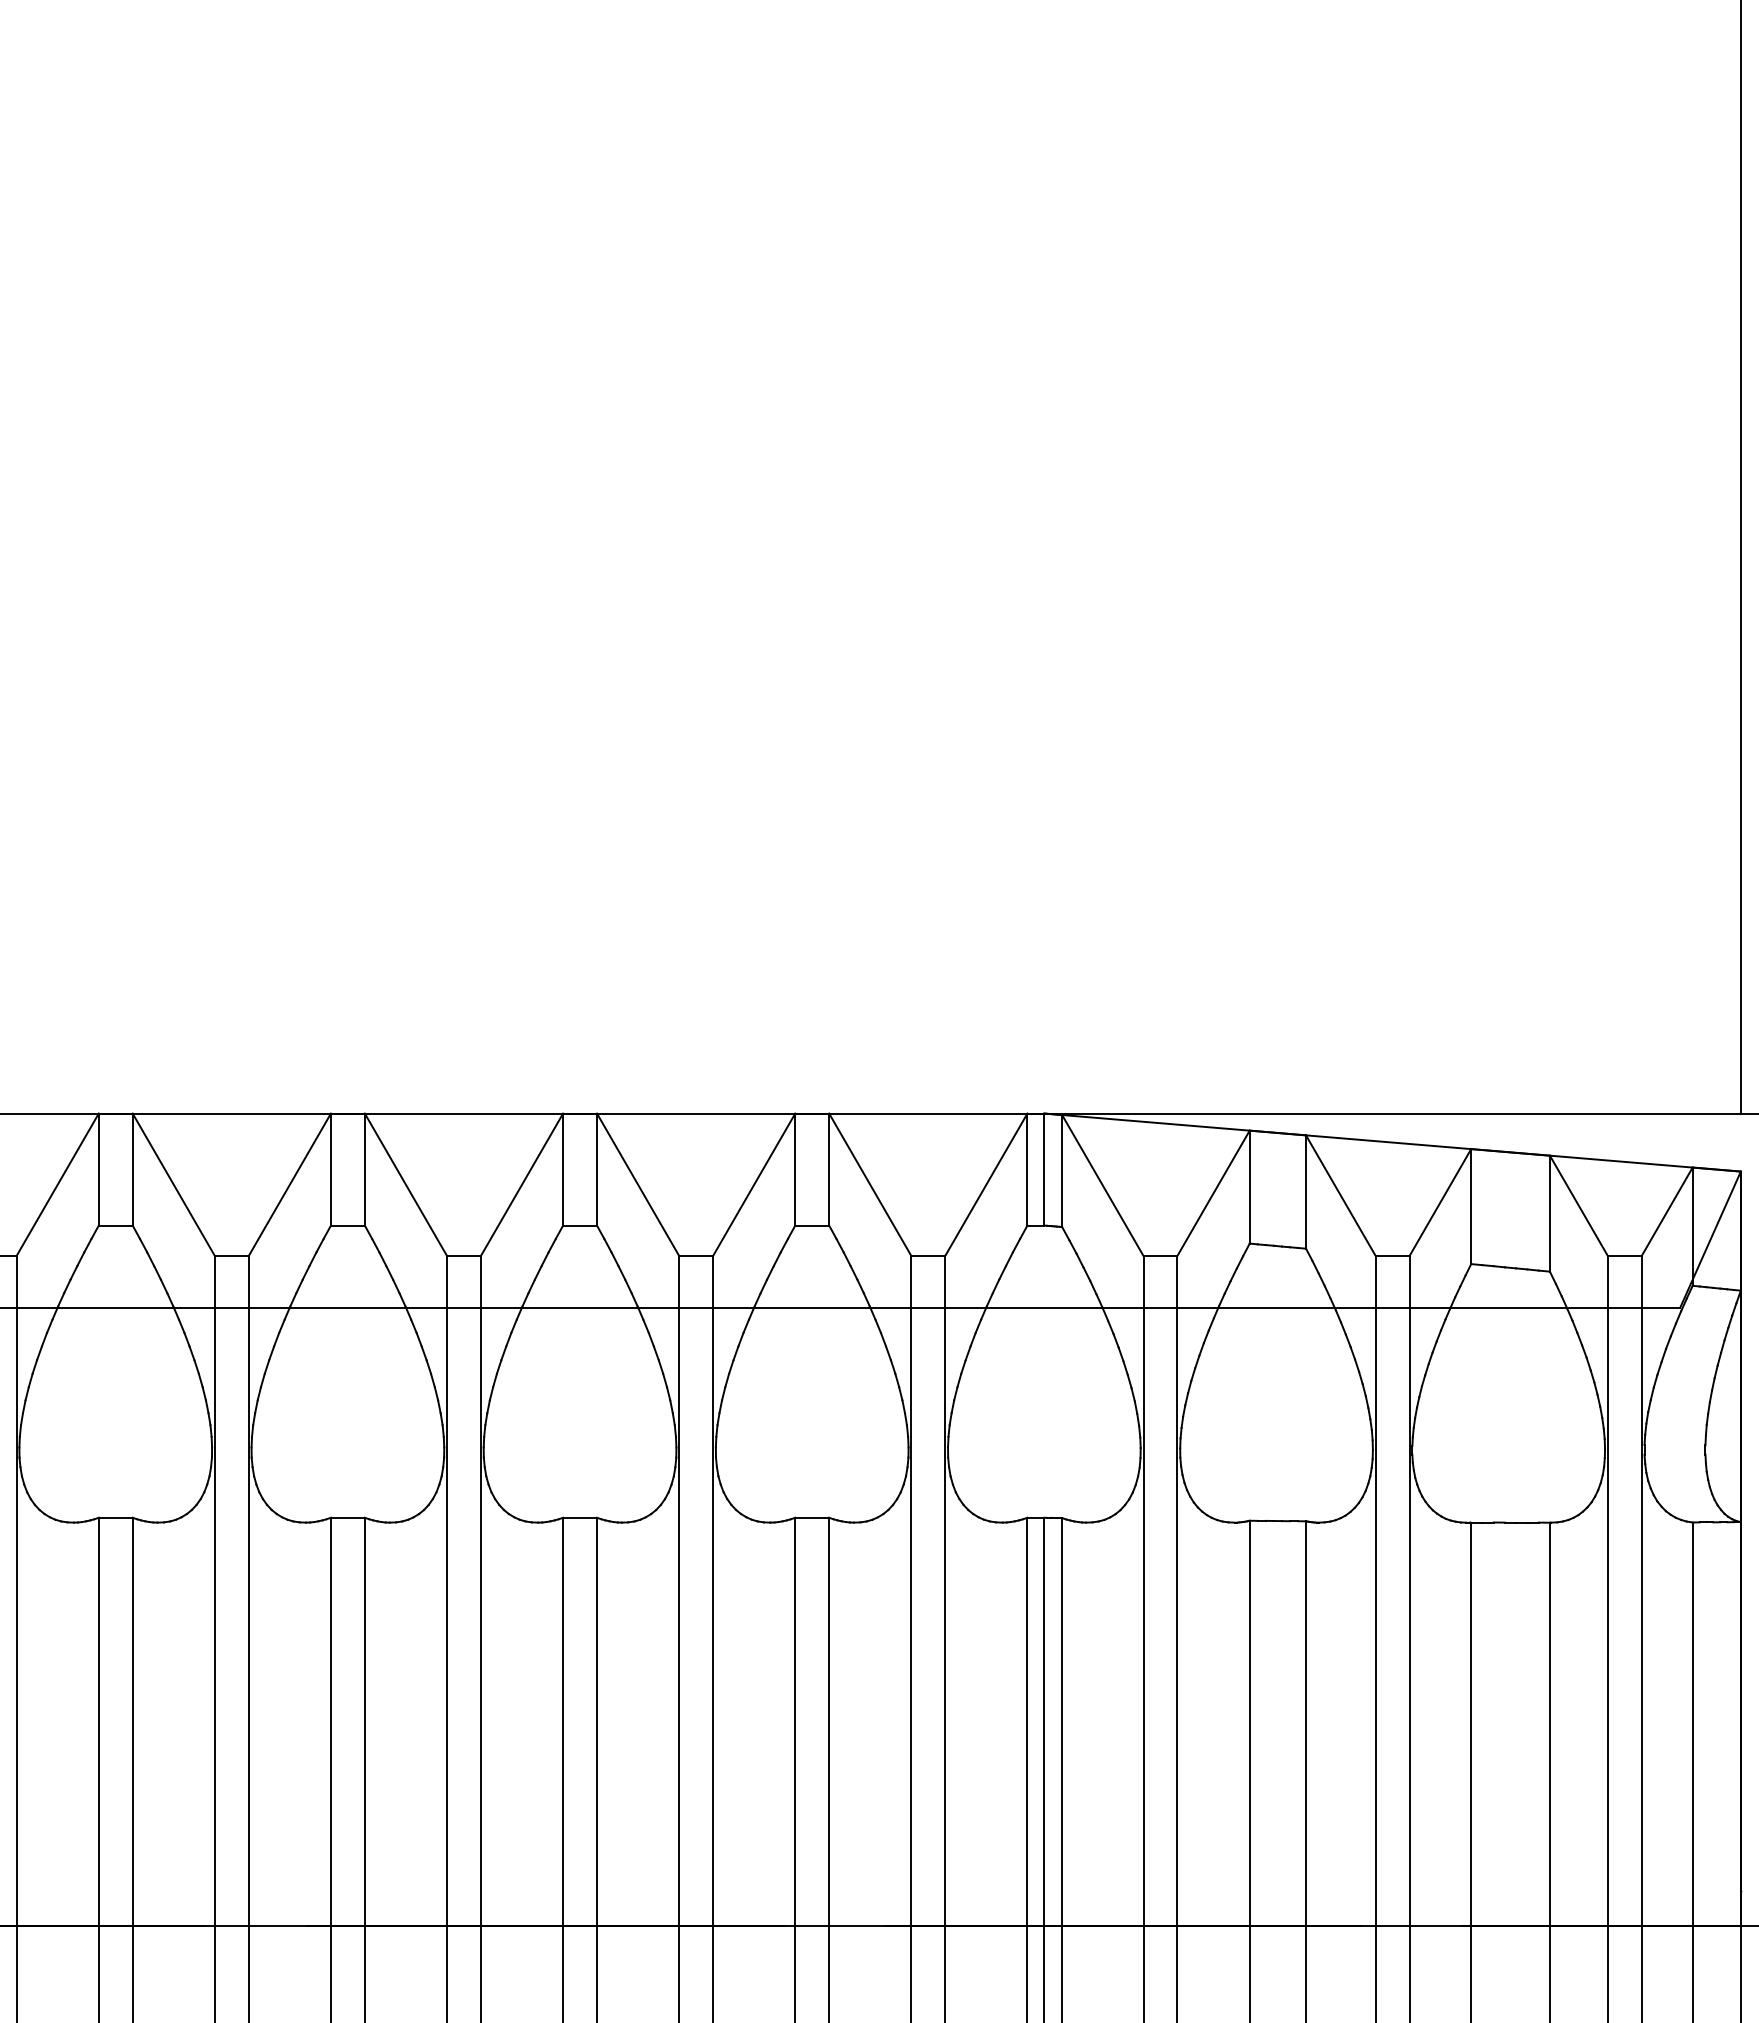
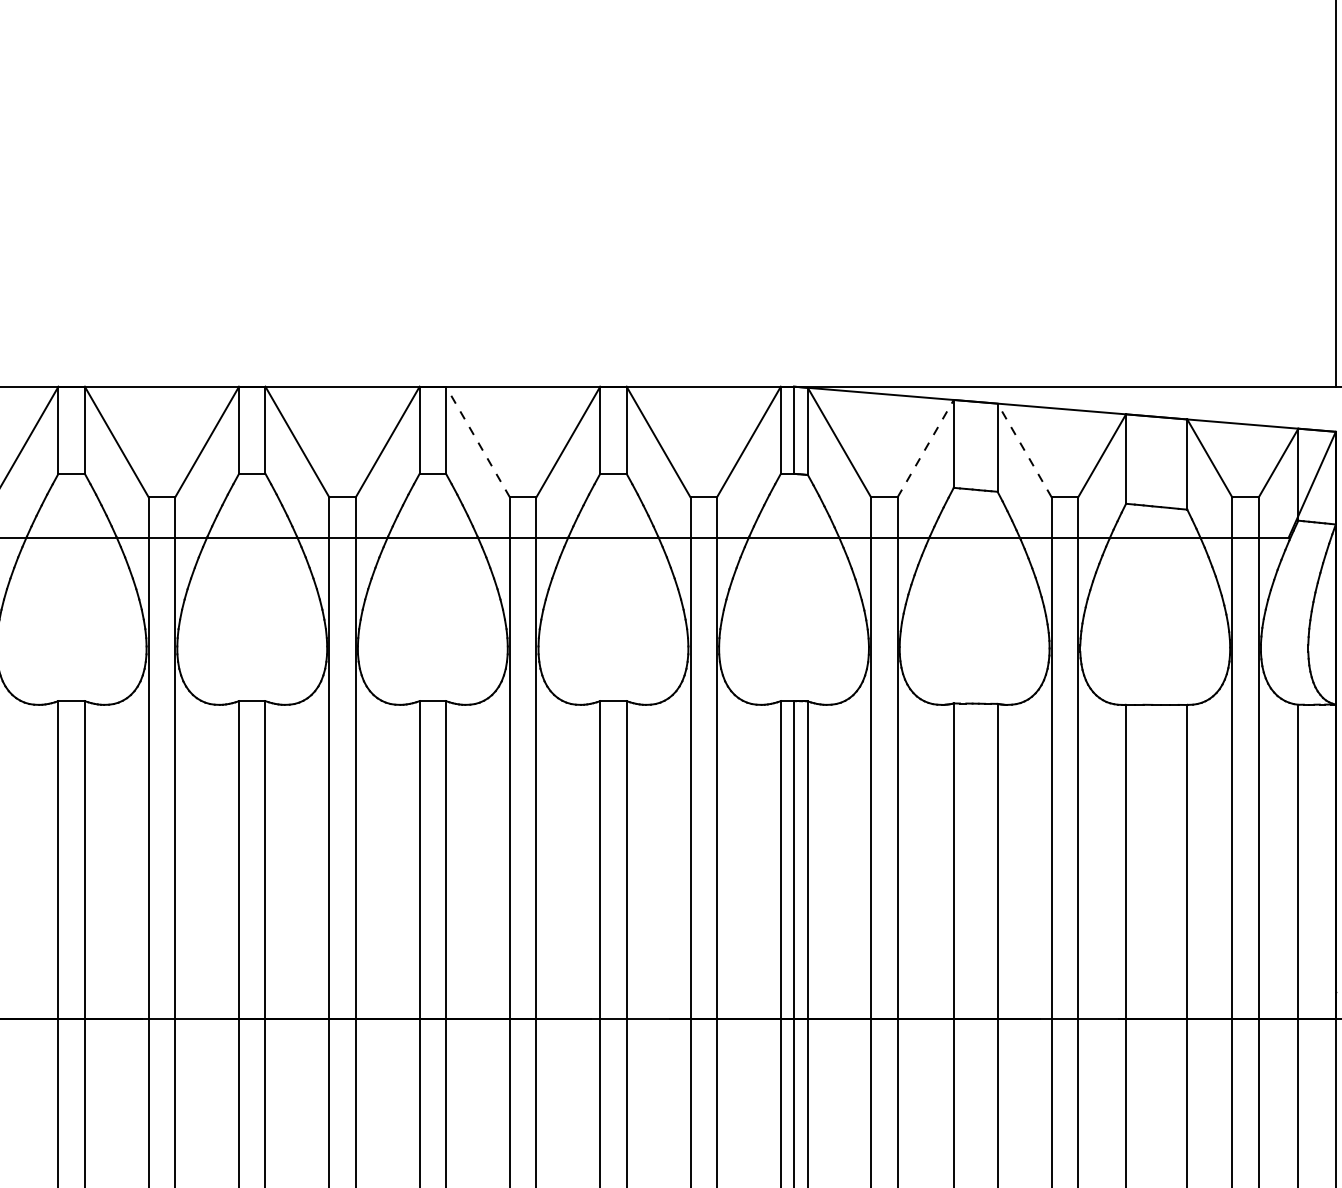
line: (637, 1184) -> (477, 441), solid -> dashed
line: (1213, 1192) -> (925, 448), solid -> dashed
line: (1340, 1195) -> (1024, 450), solid -> dashed

